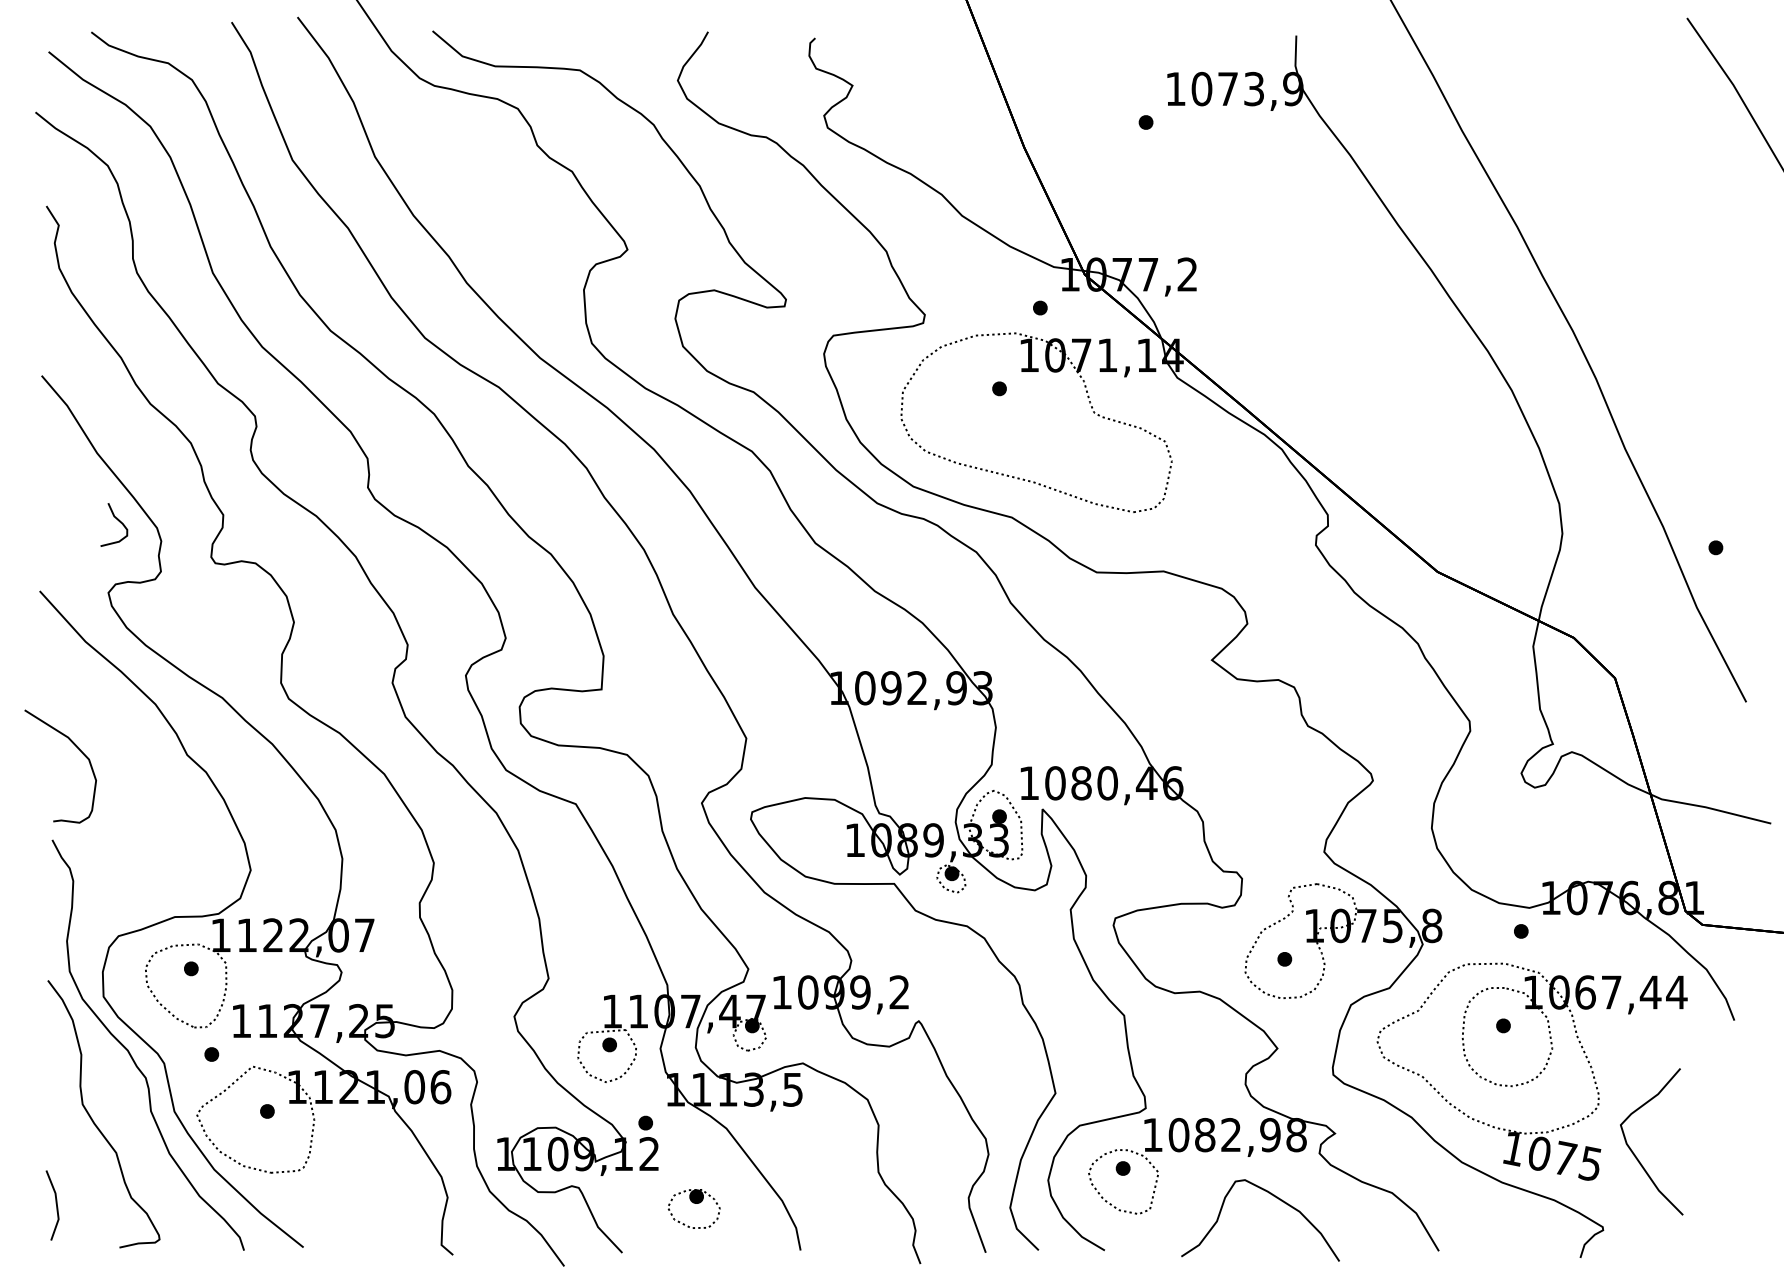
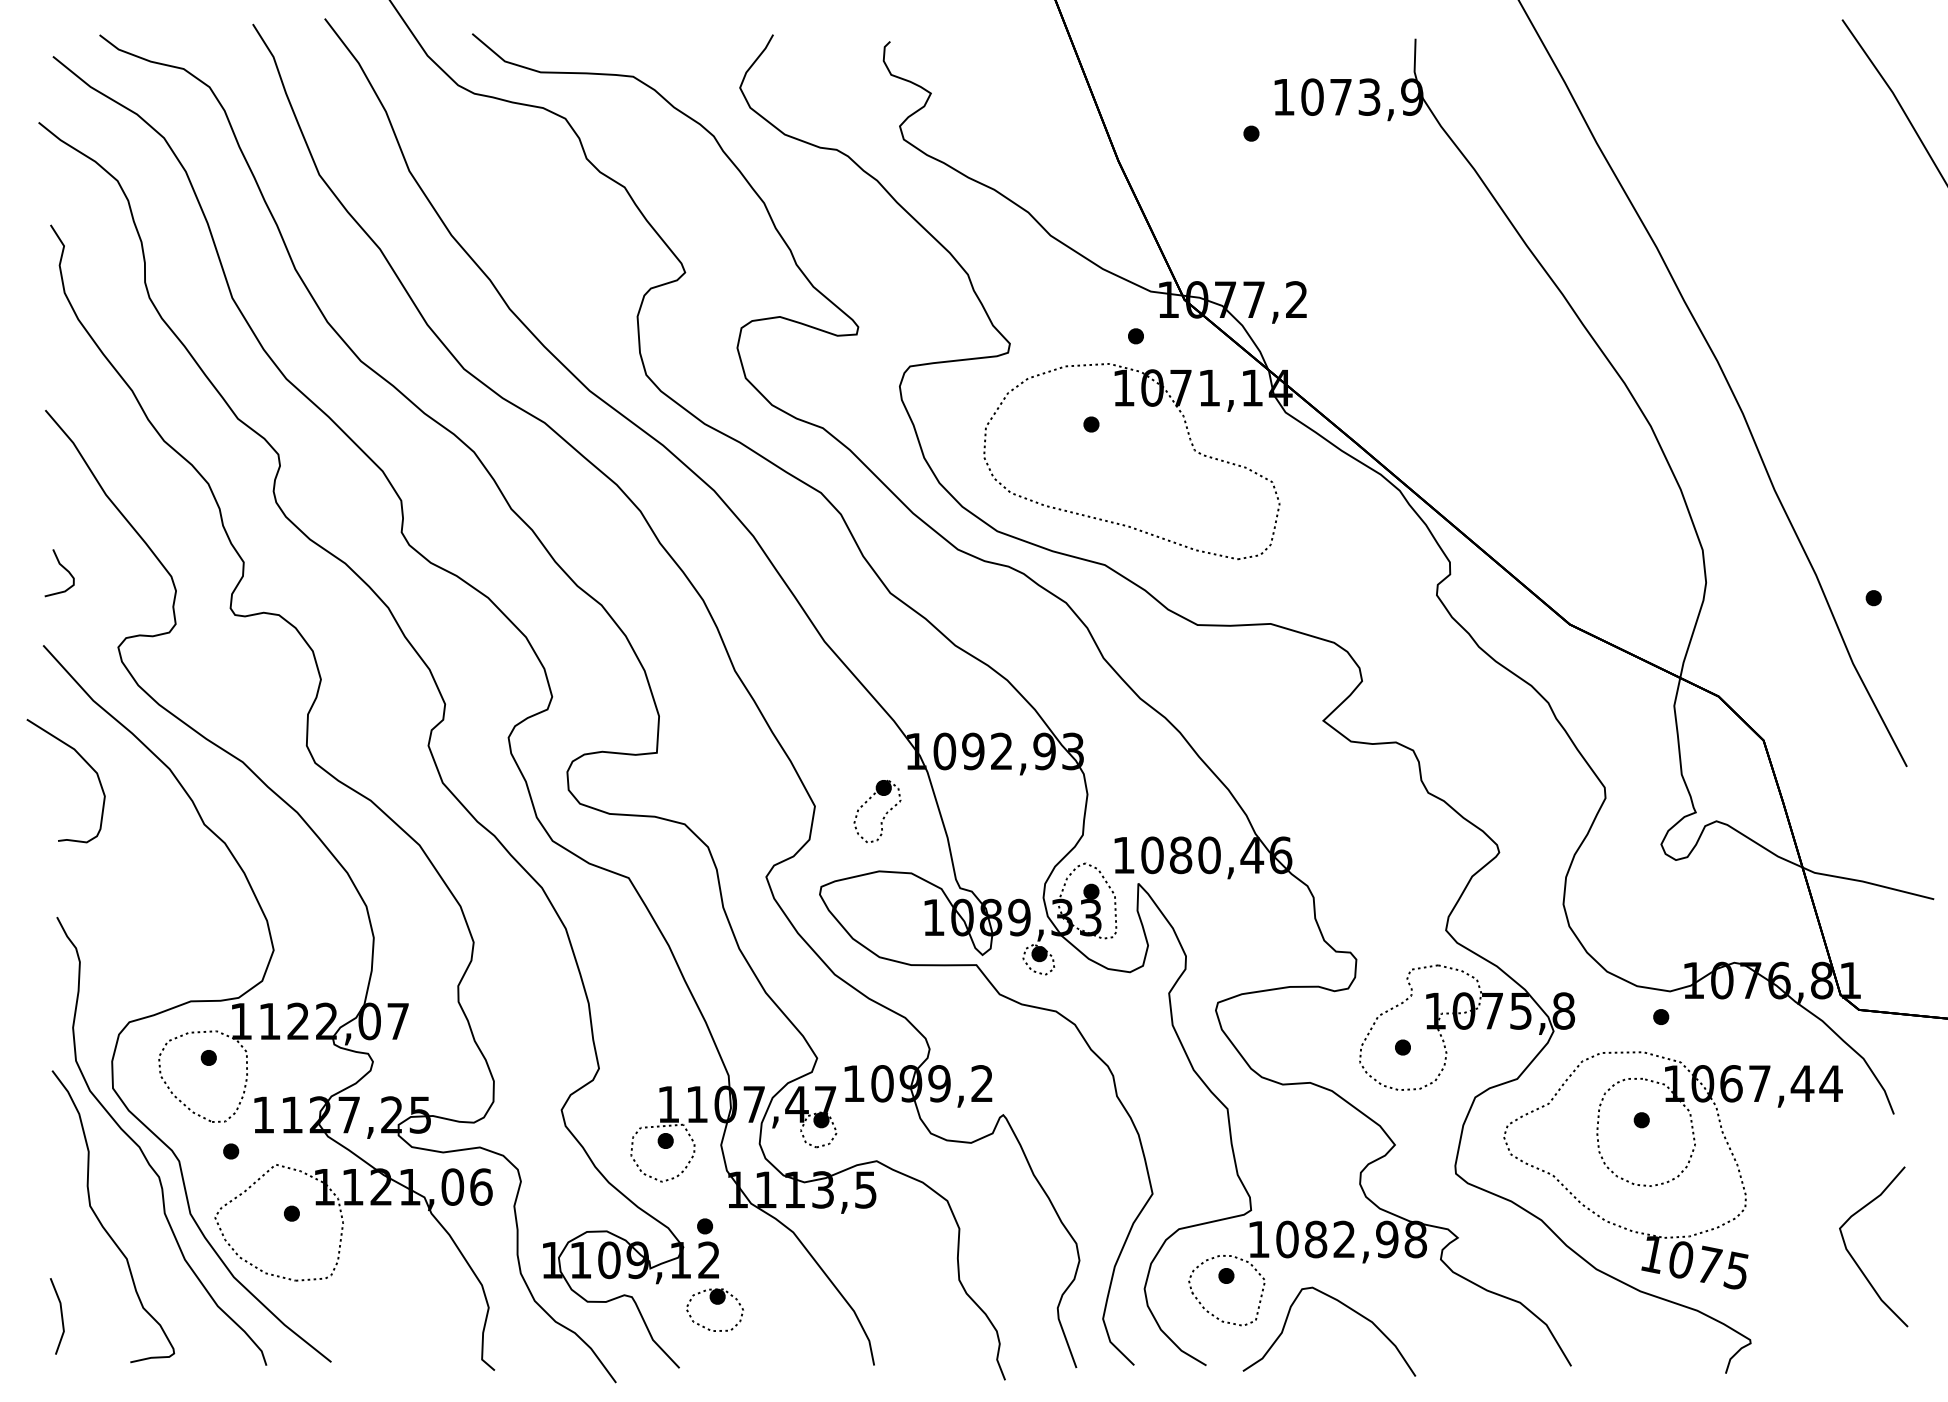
curve: (117, 520) -> (63, 568), moved
part: (809, 747) -> (883, 816), added
curve: (77, 748) -> (84, 761), moved
curve: (1636, 1155) -> (1856, 1261), moved
curve: (1276, 1198) -> (1346, 1307), moved
part: (693, 1208) -> (714, 1309), moved

